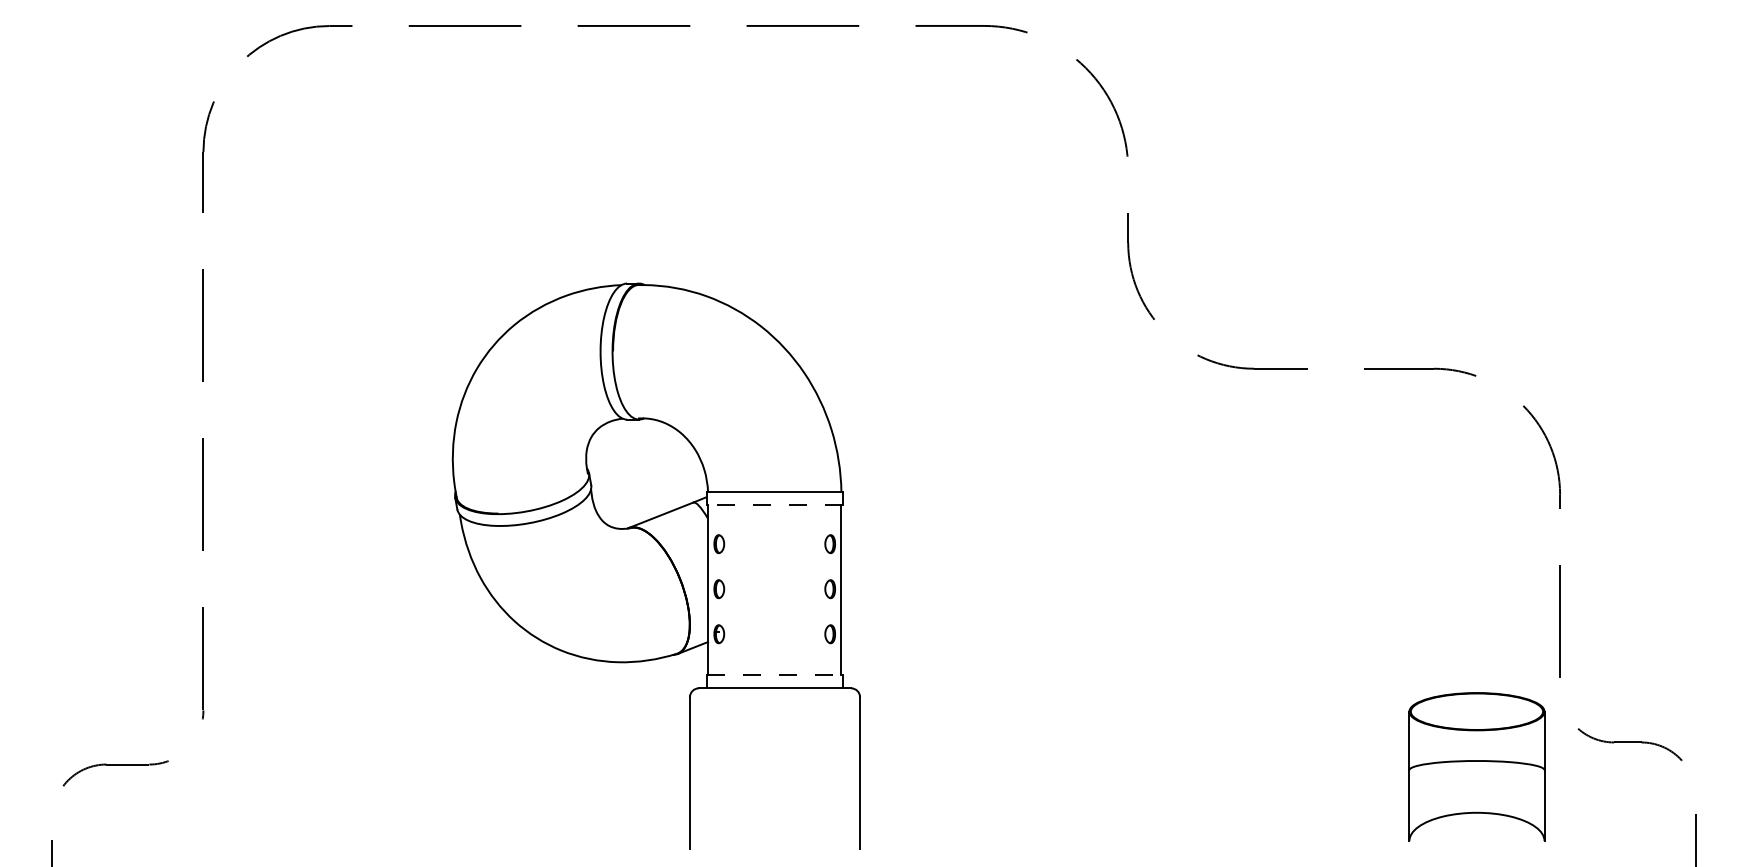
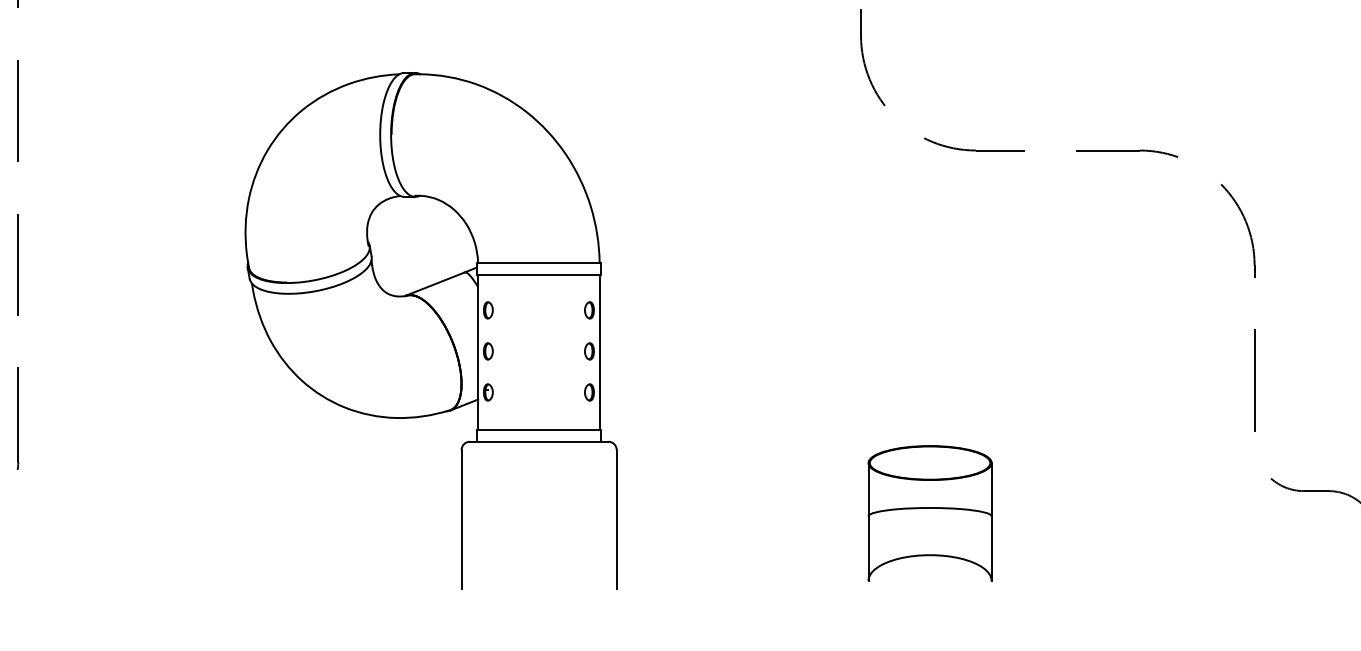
line: (774, 505) -> (538, 275), dashed -> solid
line: (775, 675) -> (539, 430), dashed -> solid
part: (1476, 766) -> (929, 512), moved

